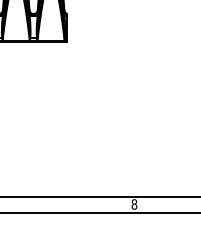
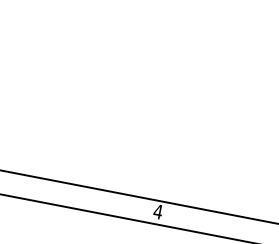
text: (134, 204) -> (158, 211), 8 -> 4

